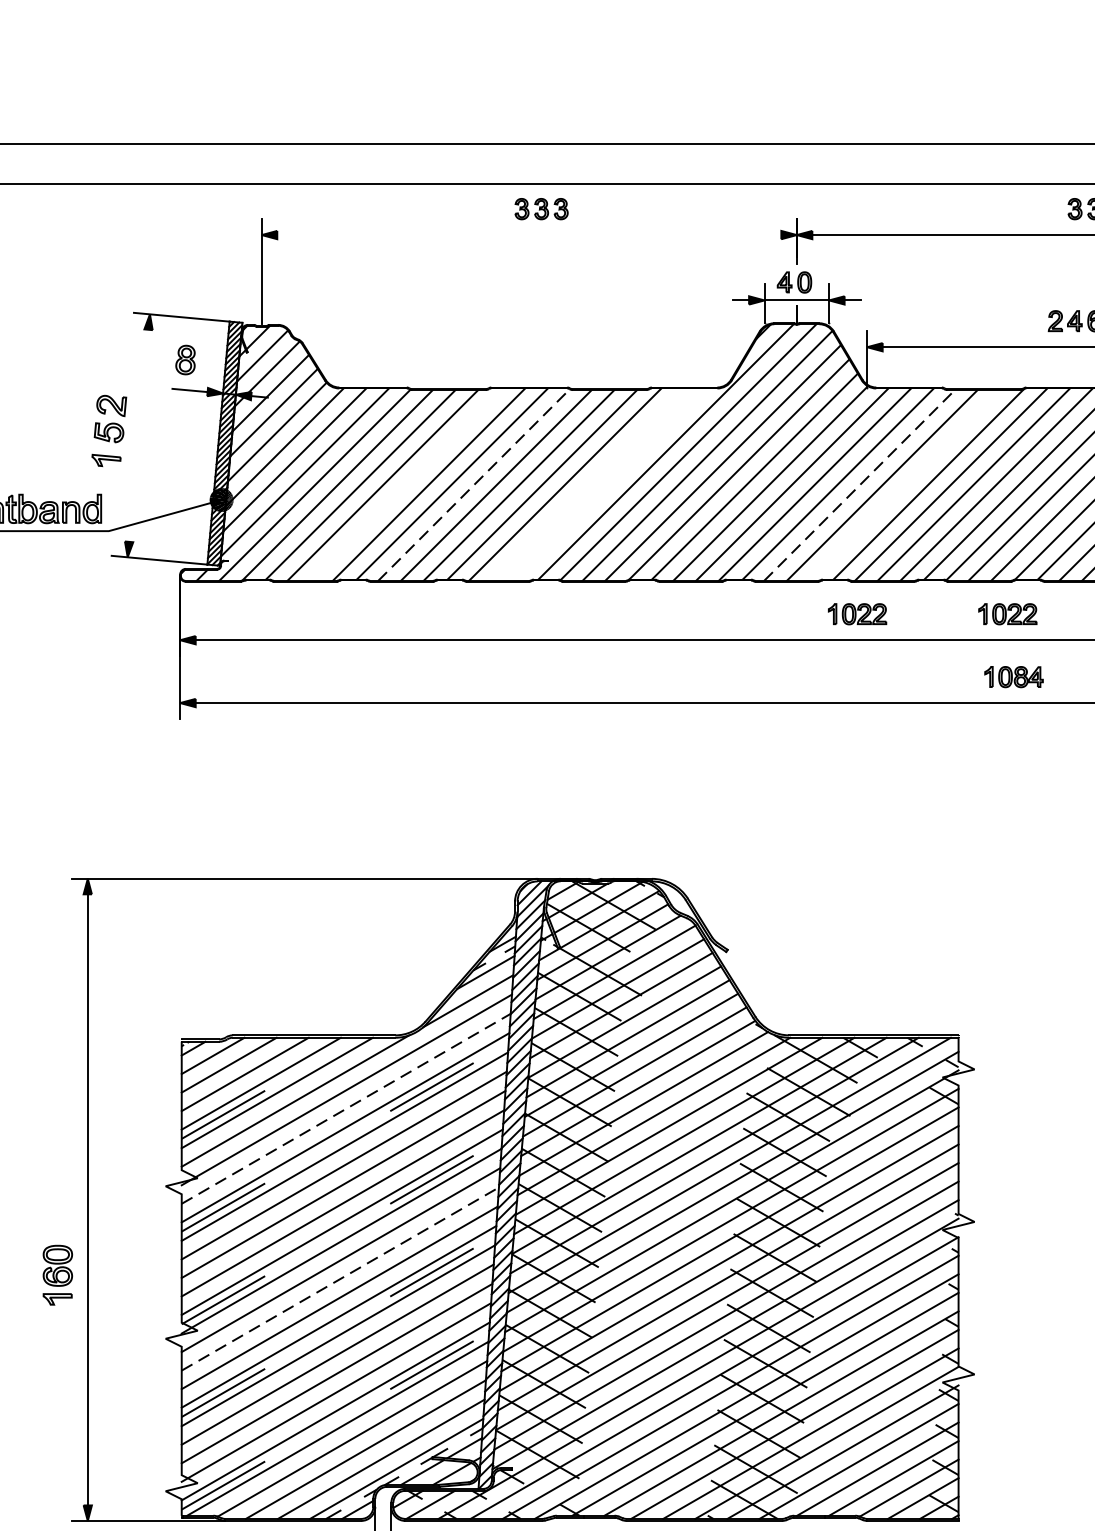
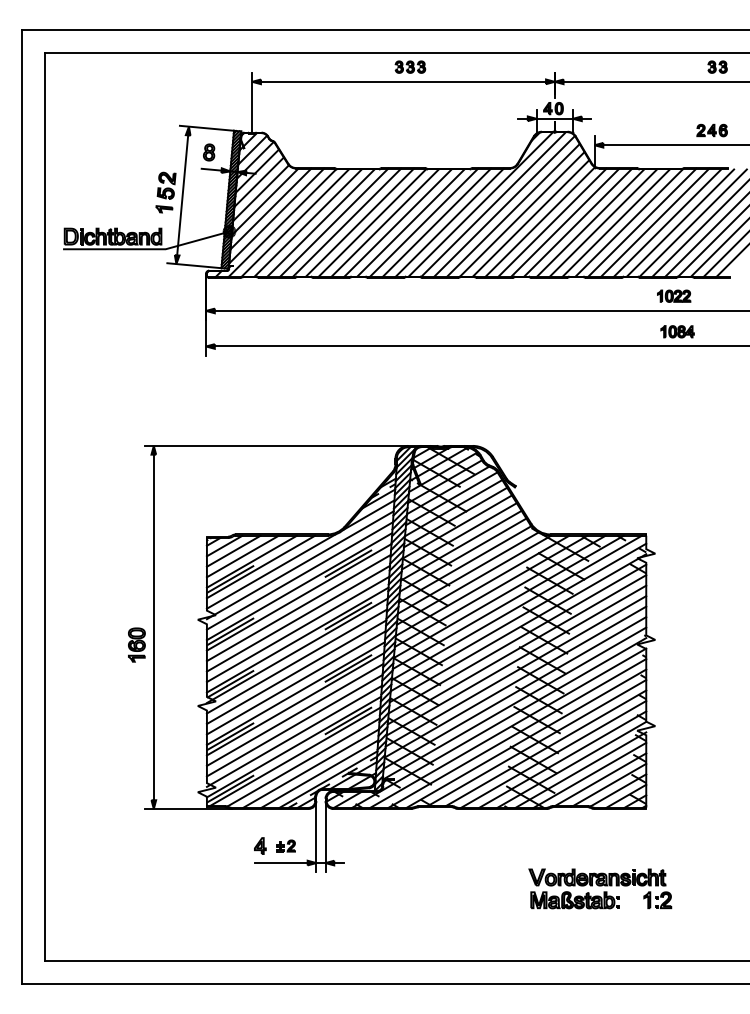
line: (529, 234) -> (403, 81), added
line: (138, 436) -> (182, 195), added
line: (405, 483) -> (333, 222), added
line: (587, 483) -> (436, 222), added
line: (610, 483) -> (449, 222), added
line: (474, 485) -> (372, 223), dashed -> solid
line: (859, 485) -> (590, 223), dashed -> solid
line: (904, 485) -> (615, 223), added
part: (858, 612) -> (589, 295), removed
line: (347, 1108) -> (300, 575), dashed -> solid
part: (57, 1274) -> (136, 644), moved
line: (340, 1279) -> (296, 672), dashed -> solid

